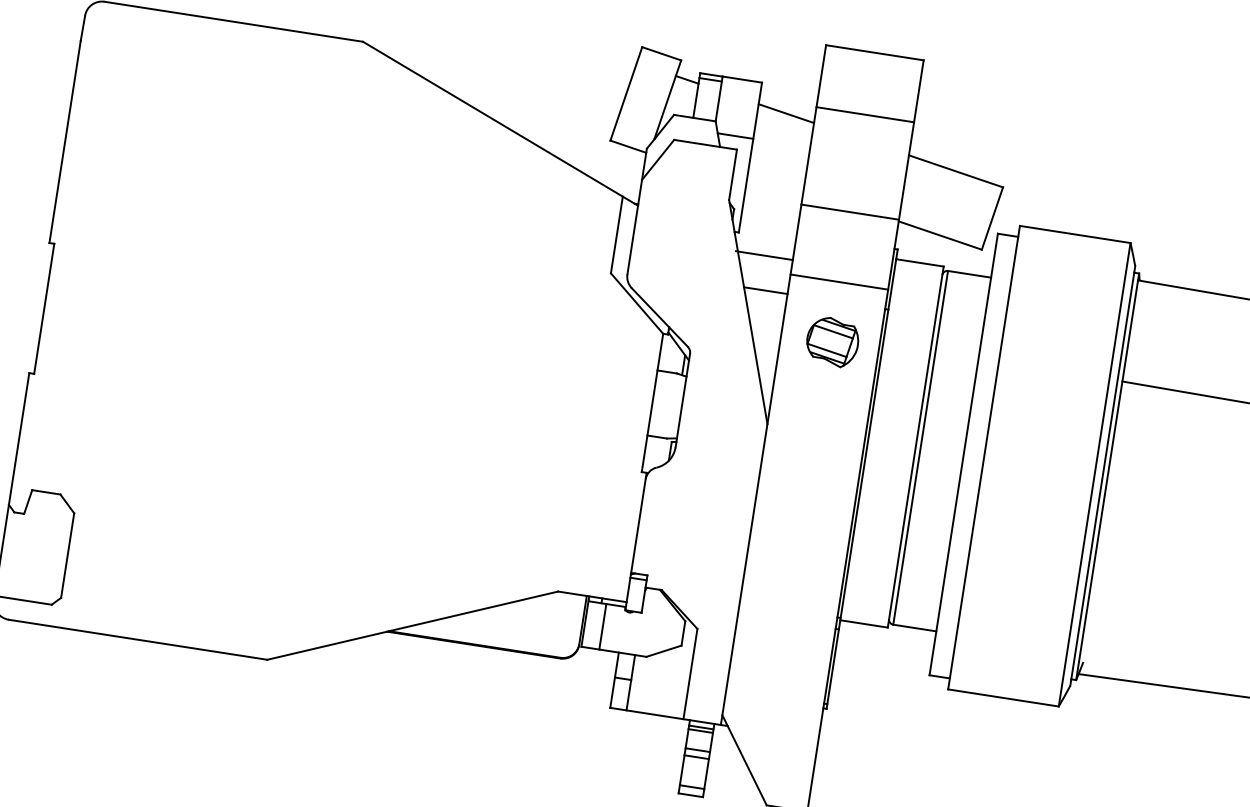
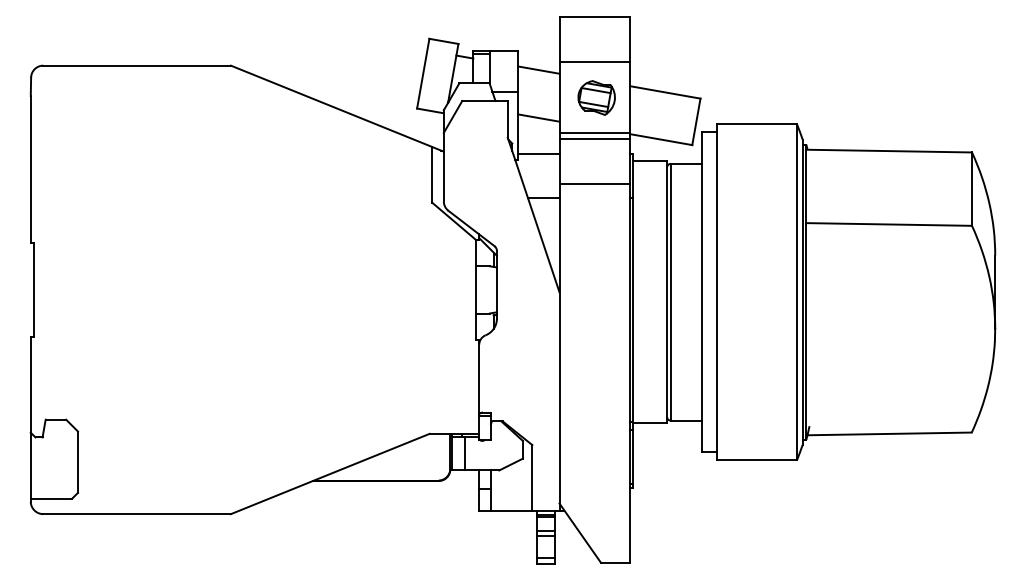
line: (775, 178) -> (538, 117), added
line: (848, 219) -> (594, 138), added
line: (763, 255) -> (538, 154), moved
part: (832, 341) -> (596, 97), moved

